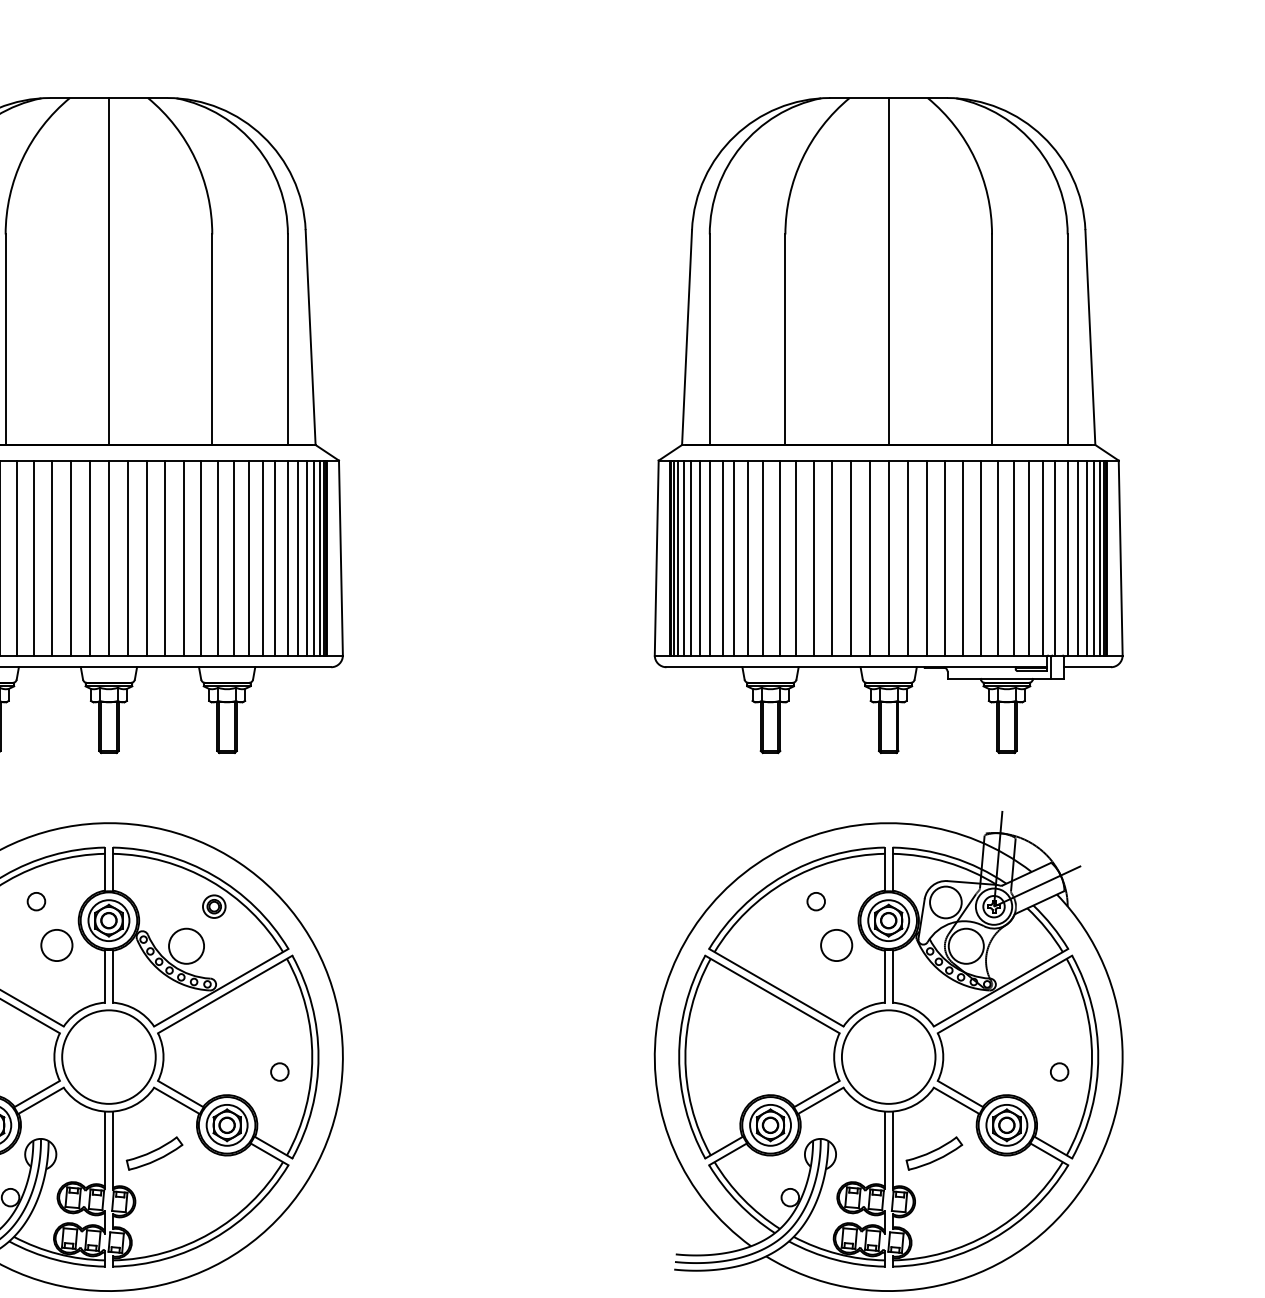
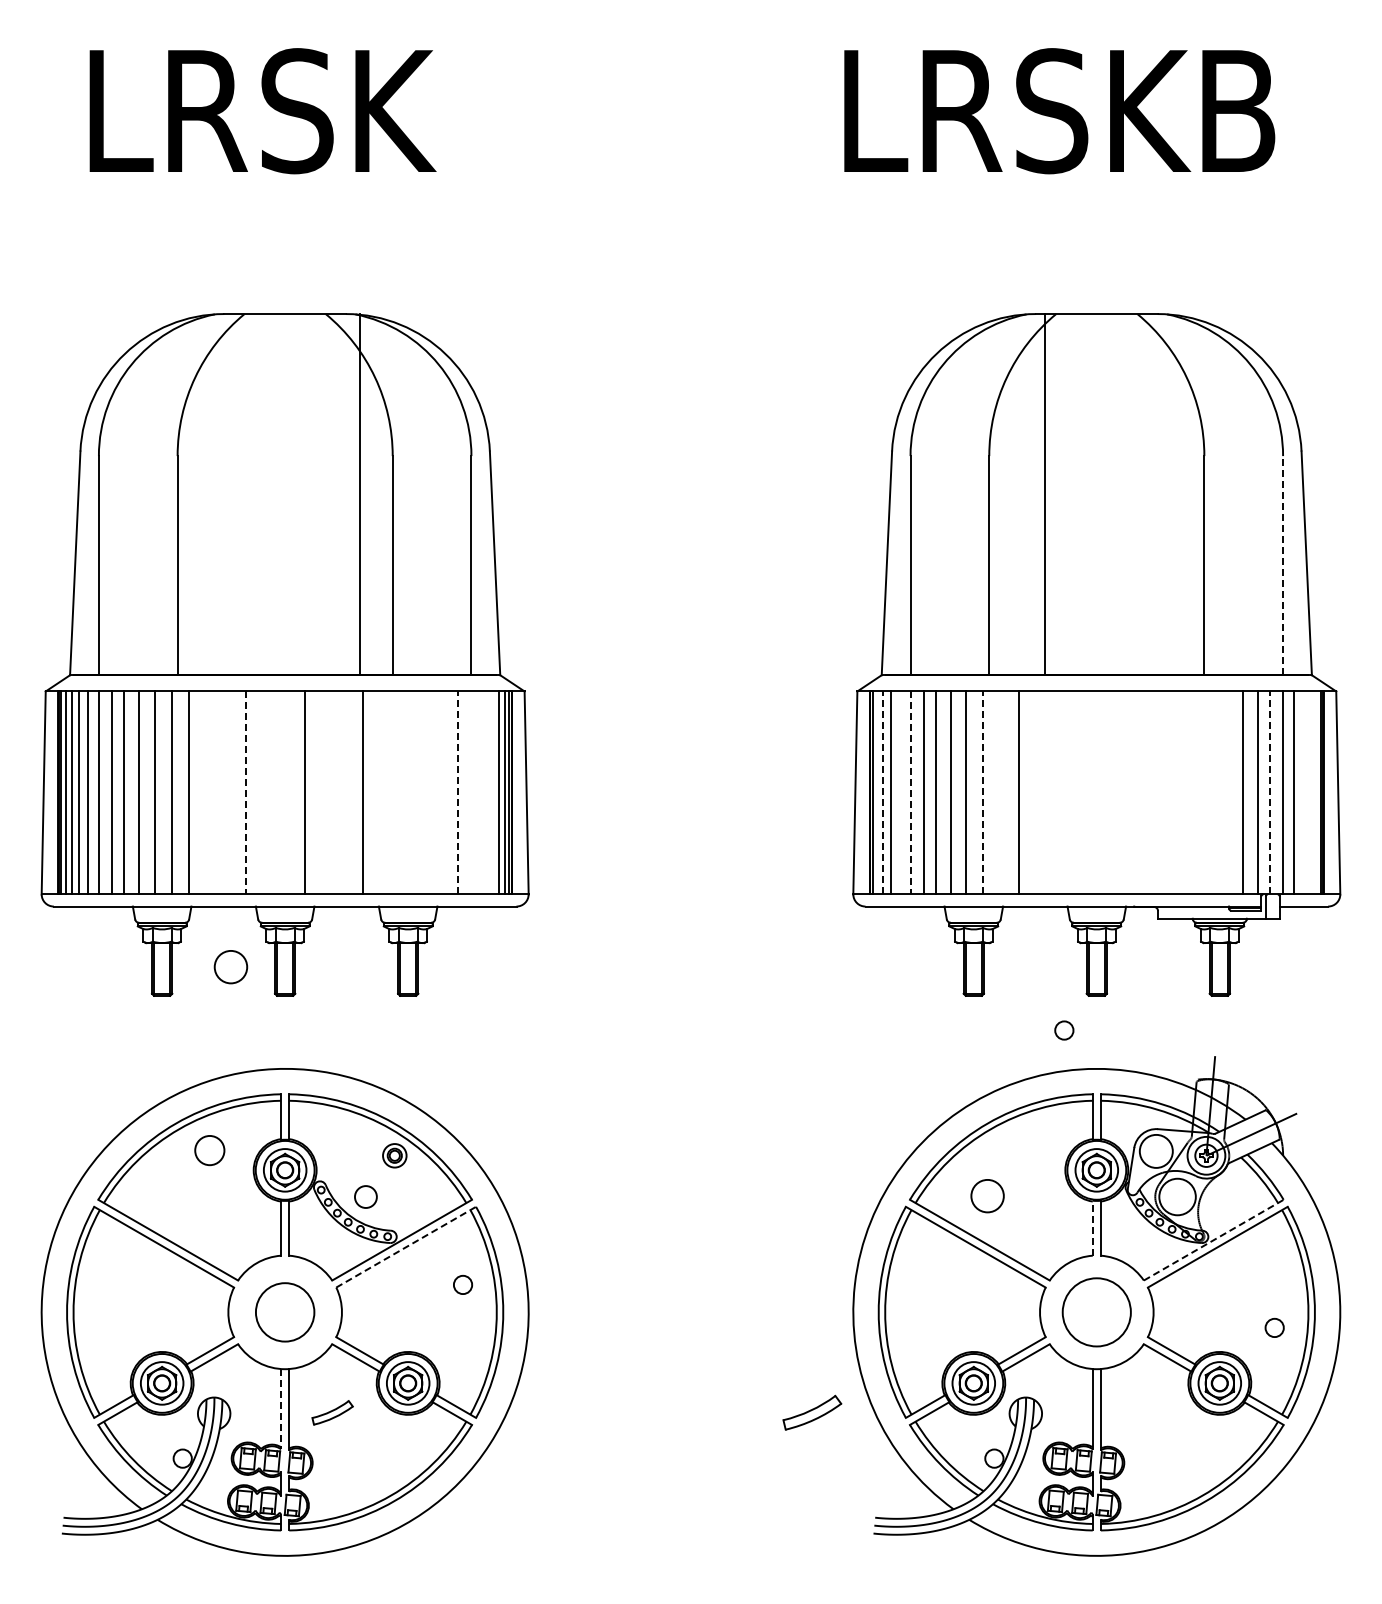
line: (109, 271) -> (360, 494), moved
line: (888, 271) -> (1044, 494), moved
line: (1068, 339) -> (1283, 565), solid -> dashed
line: (34, 557) -> (207, 792), removed
line: (52, 557) -> (226, 792), removed
line: (90, 557) -> (265, 792), removed
line: (109, 557) -> (285, 792), removed
line: (146, 557) -> (324, 792), removed
line: (165, 557) -> (343, 792), removed
line: (201, 557) -> (381, 792), removed
line: (217, 557) -> (398, 792), removed
line: (234, 557) -> (415, 792), removed
line: (249, 557) -> (431, 792), removed
line: (262, 557) -> (445, 792), removed
line: (275, 557) -> (458, 792), solid -> dashed
line: (287, 557) -> (471, 792), removed
line: (297, 557) -> (481, 792), removed
line: (307, 557) -> (491, 792), removed
line: (678, 557) -> (877, 792), removed
line: (683, 557) -> (883, 792), solid -> dashed
line: (700, 557) -> (900, 792), removed
line: (779, 557) -> (983, 792), solid -> dashed
line: (796, 557) -> (1000, 792), removed
line: (832, 557) -> (1038, 792), removed
line: (850, 557) -> (1057, 792), removed
line: (870, 557) -> (1077, 792), removed
line: (888, 557) -> (1096, 792), removed
line: (907, 557) -> (1116, 792), removed
line: (926, 557) -> (1136, 792), removed
line: (945, 557) -> (1155, 792), removed
line: (963, 557) -> (1174, 792), removed
line: (980, 557) -> (1192, 792), removed
line: (997, 557) -> (1210, 792), removed
line: (1014, 557) -> (1227, 792), removed
line: (1054, 557) -> (1269, 792), solid -> dashed
line: (1086, 557) -> (1302, 792), removed
line: (1094, 557) -> (1310, 792), removed
line: (1099, 557) -> (1316, 792), removed
line: (70, 558) -> (245, 793), solid -> dashed
line: (709, 558) -> (910, 793), solid -> dashed
circle: (36, 901) -> (209, 1150), size x1.6
circle: (816, 901) -> (1064, 1030), moved
circle: (56, 945) -> (230, 967), moved
circle: (186, 945) -> (365, 1196), size x0.6
circle: (836, 945) -> (987, 1196), moved
line: (884, 976) -> (1092, 1228), solid -> dashed
line: (1000, 988) -> (1213, 1240), solid -> dashed
line: (225, 994) -> (406, 1247), solid -> dashed
circle: (108, 1057) -> (284, 1312), size x0.6
circle: (888, 1057) -> (1096, 1312), size x0.7
circle: (279, 1071) -> (462, 1284), moved
line: (105, 1150) -> (281, 1409), solid -> dashed
part: (154, 1153) -> (332, 1412), size x0.7
part: (934, 1153) -> (812, 1412), moved

